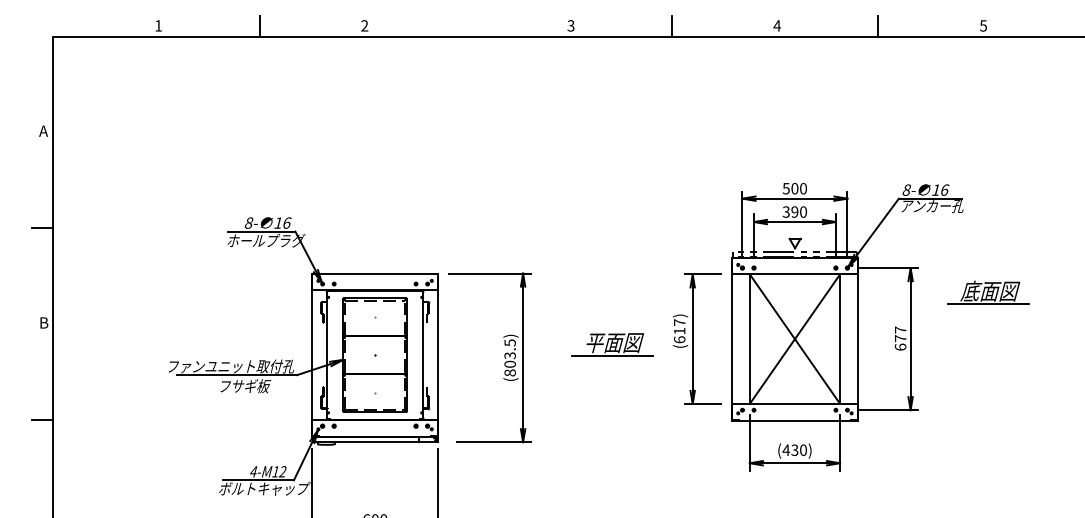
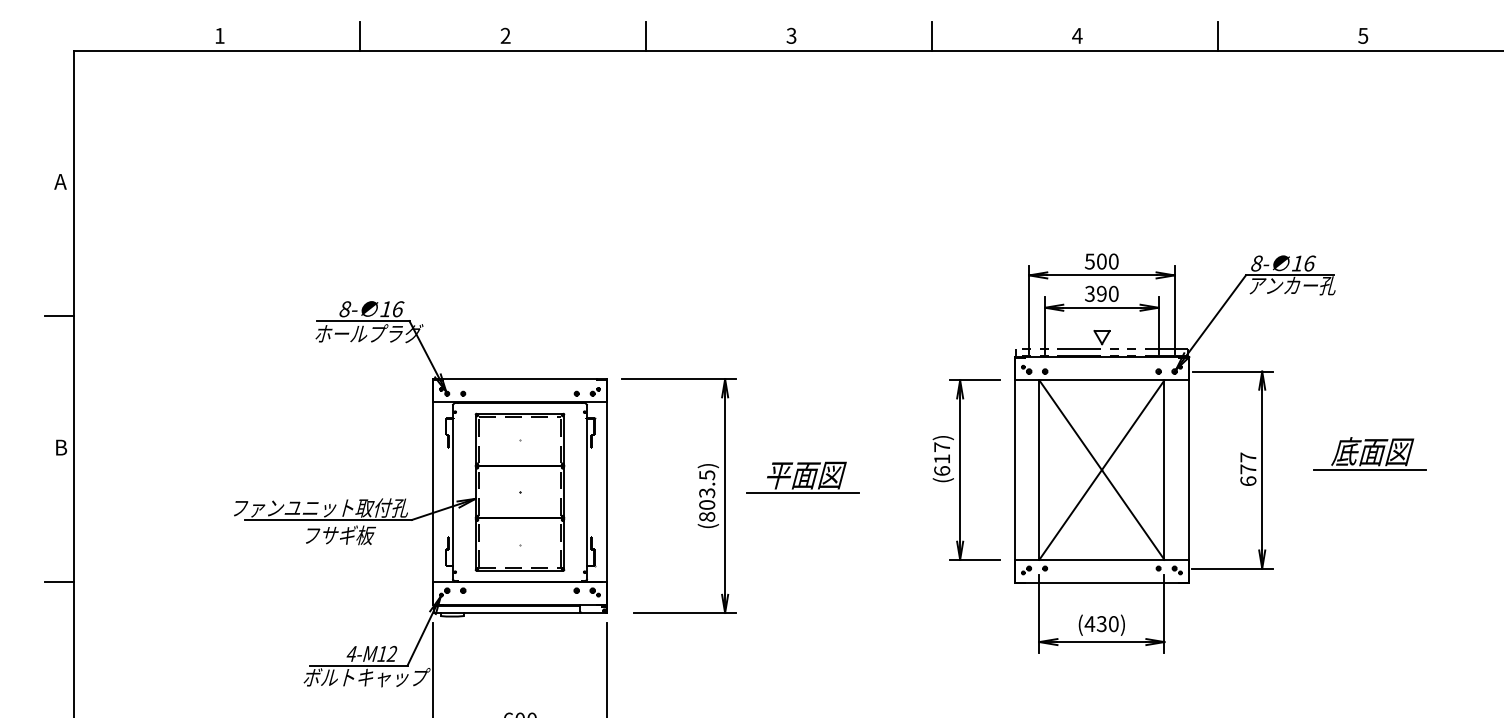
line: (465, 25) -> (645, 35), added
part: (988, 292) -> (1369, 453), moved
part: (612, 344) -> (802, 477), moved

